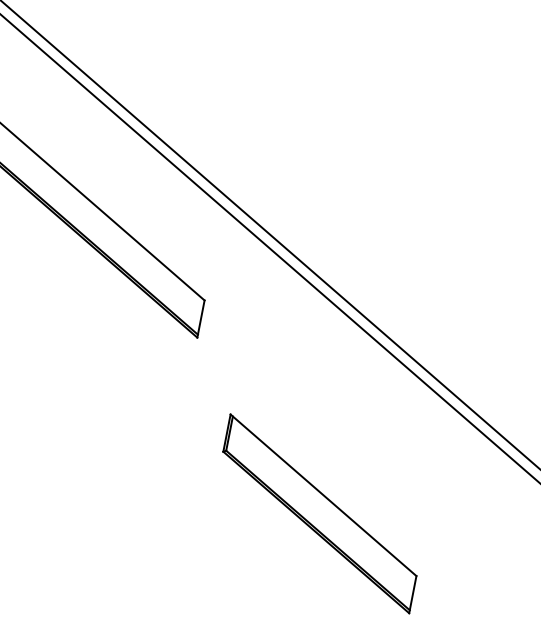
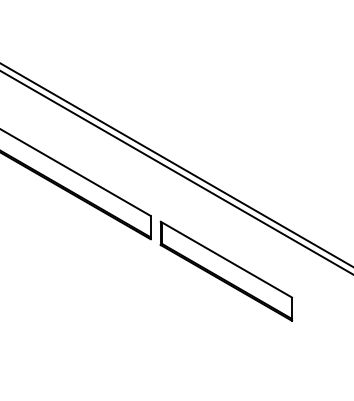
part: (320, 512) -> (226, 270), moved

